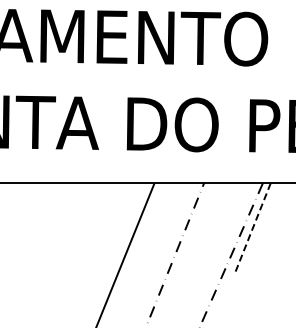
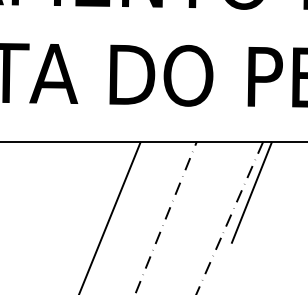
line: (252, 228) -> (251, 192), dashed -> solid

